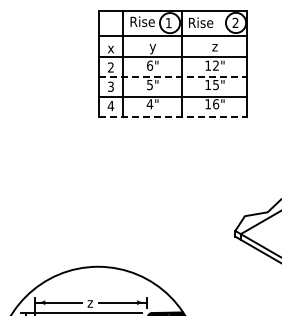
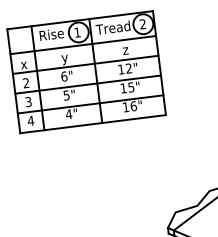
text: (204, 22) -> (112, 27), Rise -> Tread
line: (173, 76) -> (88, 84), dashed -> solid
line: (173, 117) -> (93, 124), dashed -> solid

